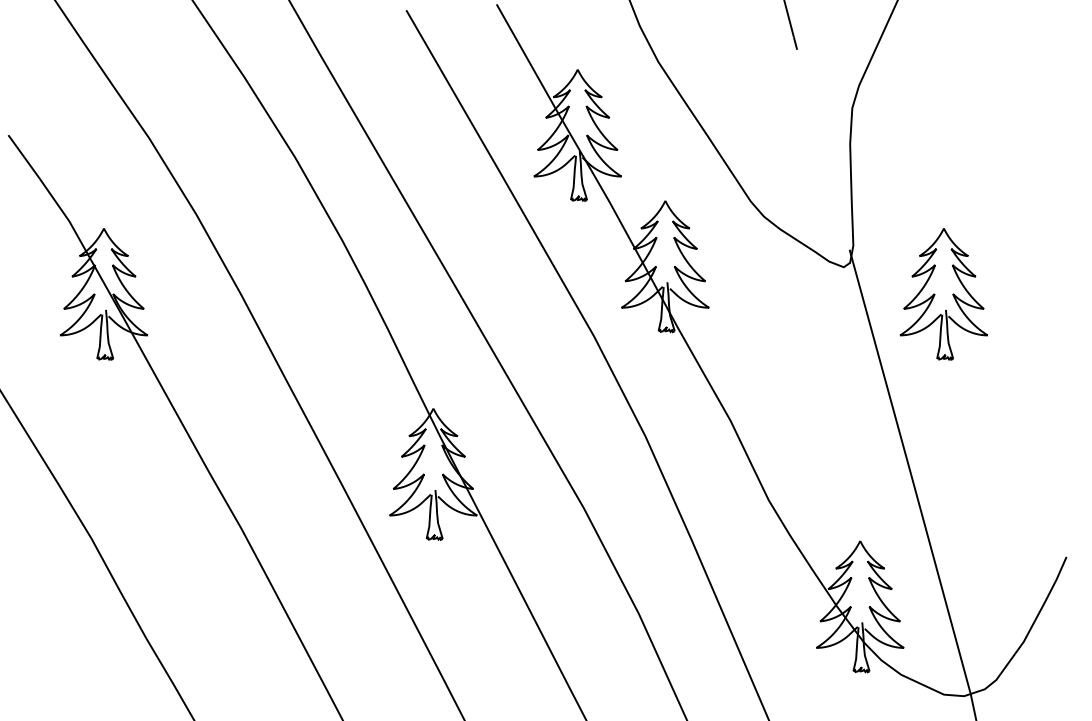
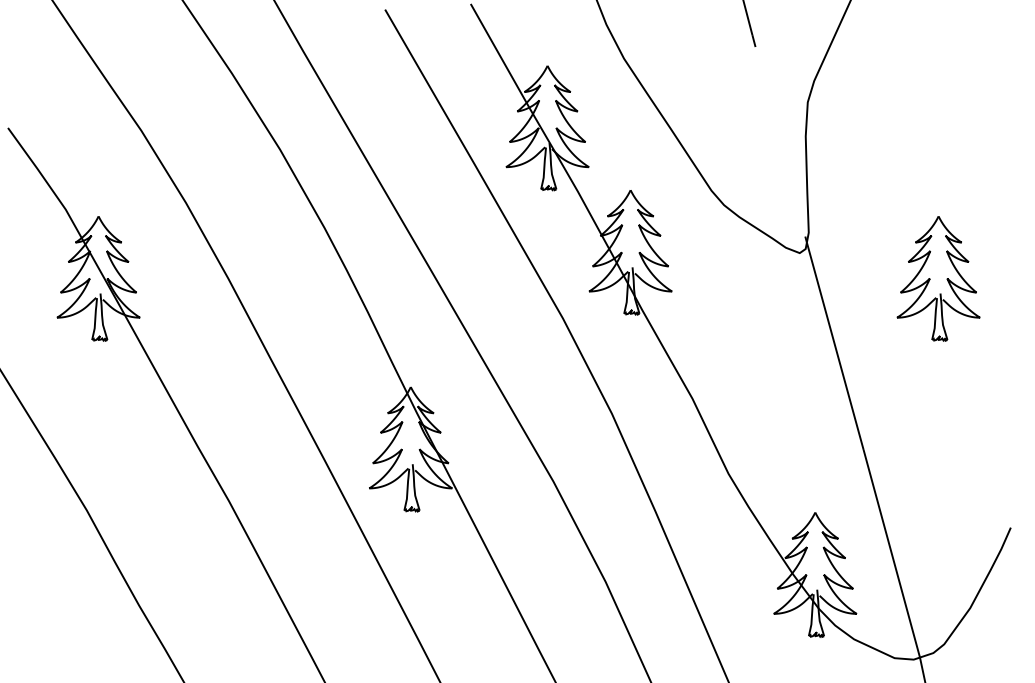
part: (943, 294) -> (938, 278), moved

